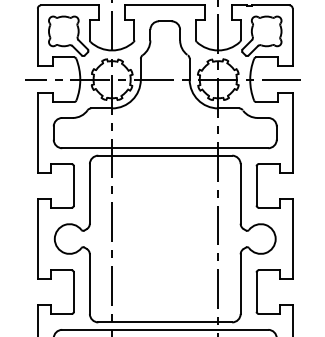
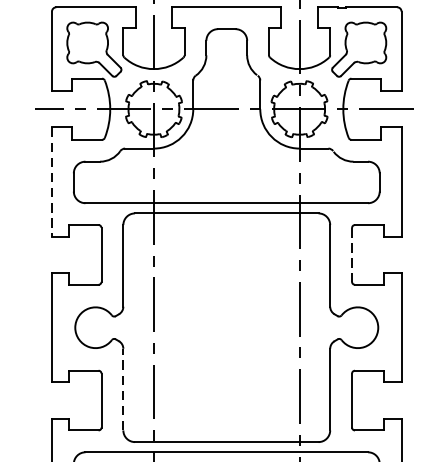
line: (37, 132) -> (51, 181), solid -> dashed
line: (256, 185) -> (351, 254), solid -> dashed
line: (89, 284) -> (122, 390), solid -> dashed

